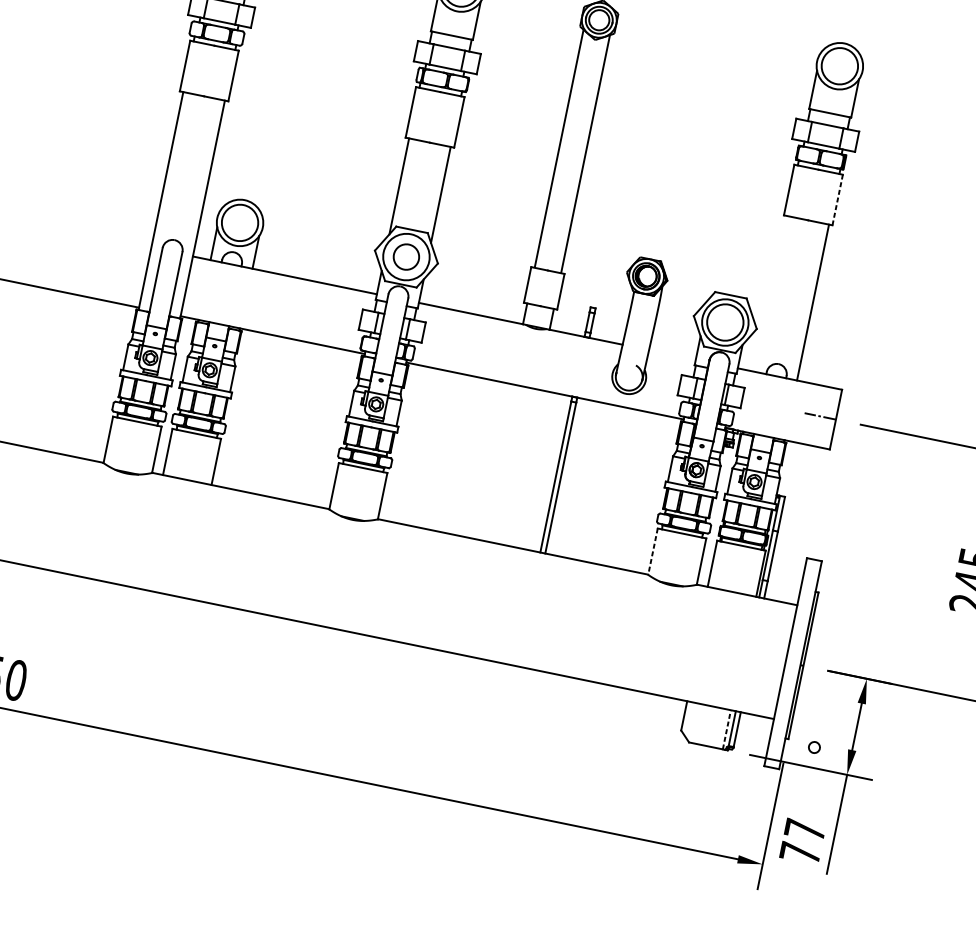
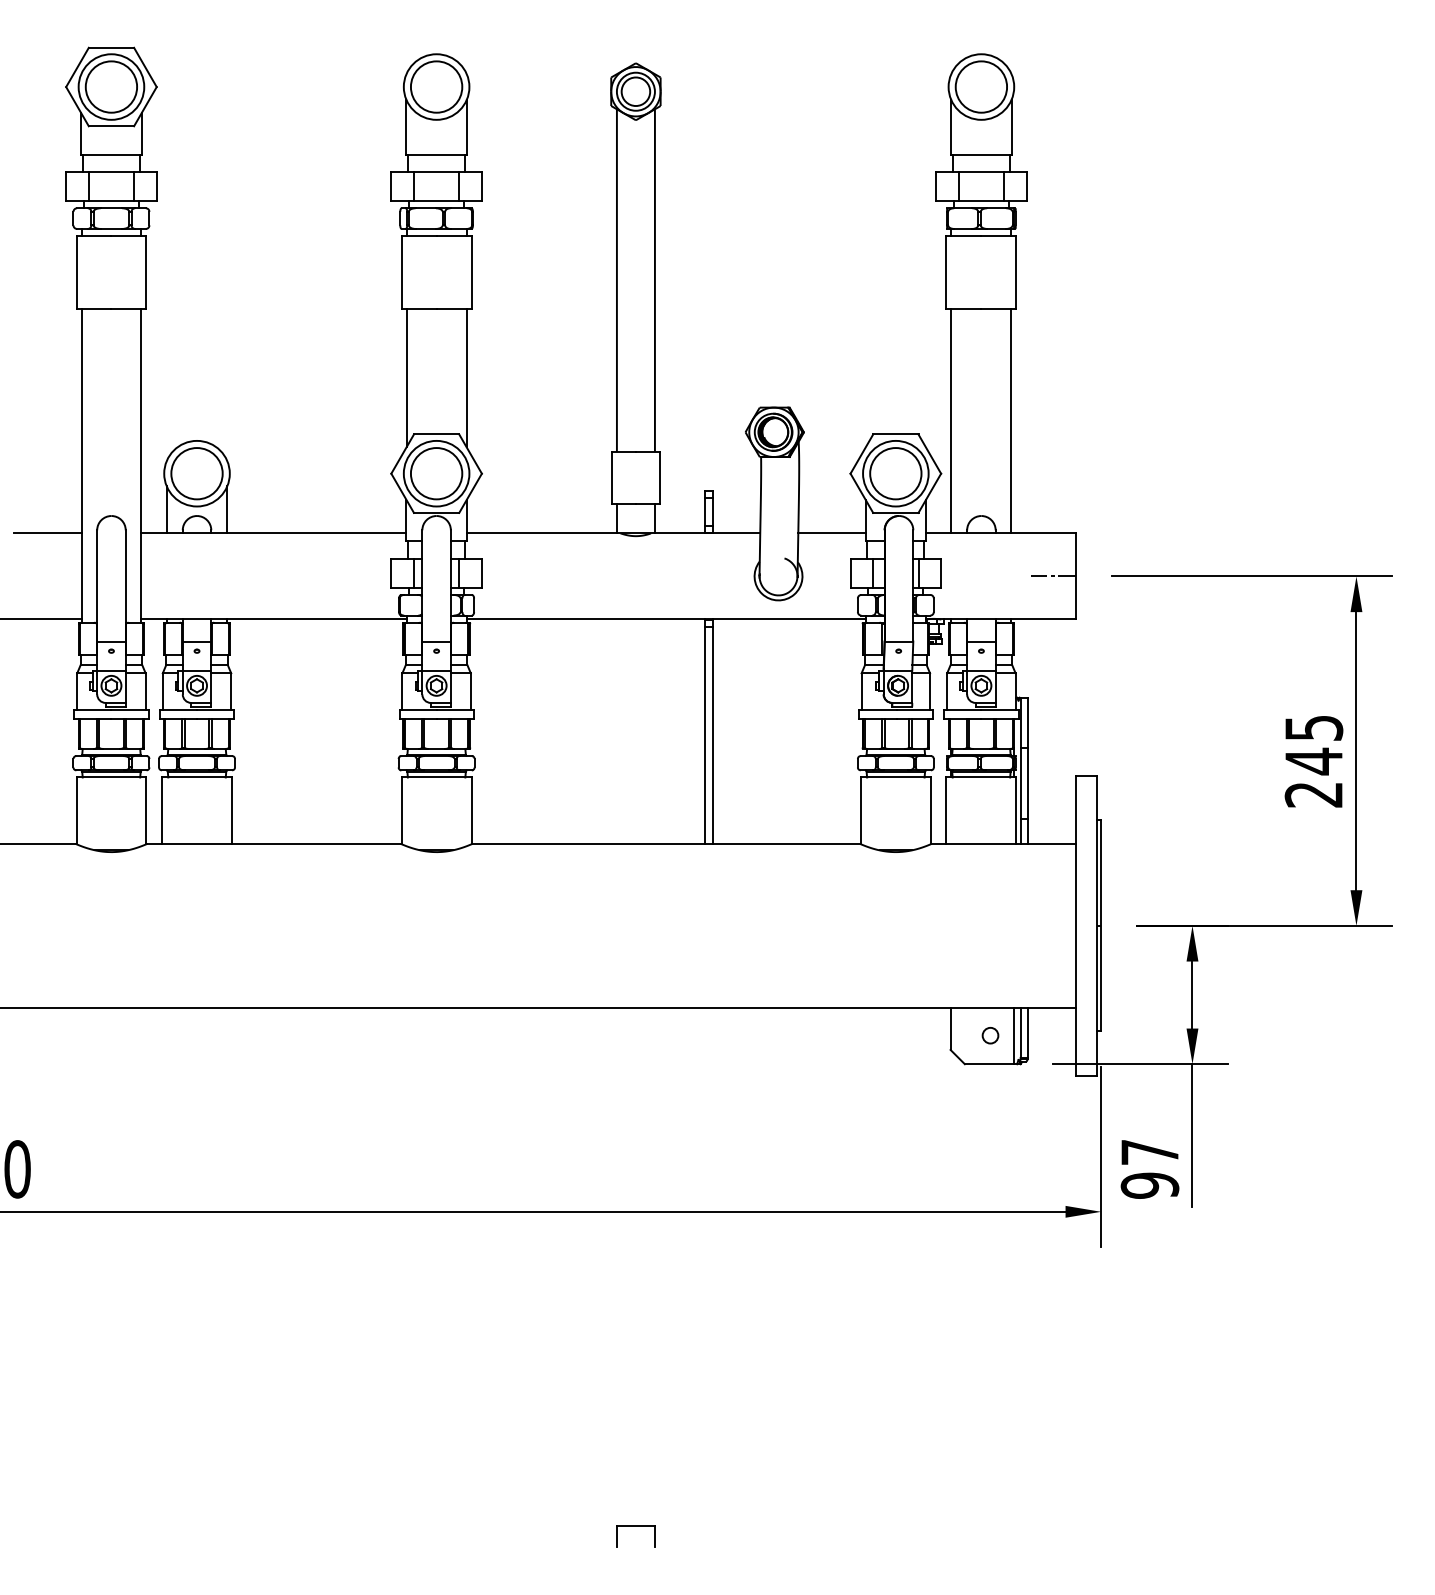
line: (837, 200) -> (1016, 272), dashed -> solid
line: (127, 243) -> (47, 533), added
circle: (406, 256) -> (436, 473), size x1.43
line: (771, 293) -> (951, 420), added
line: (672, 354) -> (831, 533), added
line: (652, 552) -> (860, 811), dashed -> solid
line: (726, 729) -> (1013, 1035), dashed -> solid
circle: (814, 747) -> (990, 1035), moved
text: (800, 852) -> (1149, 1185), 77 -> 97

